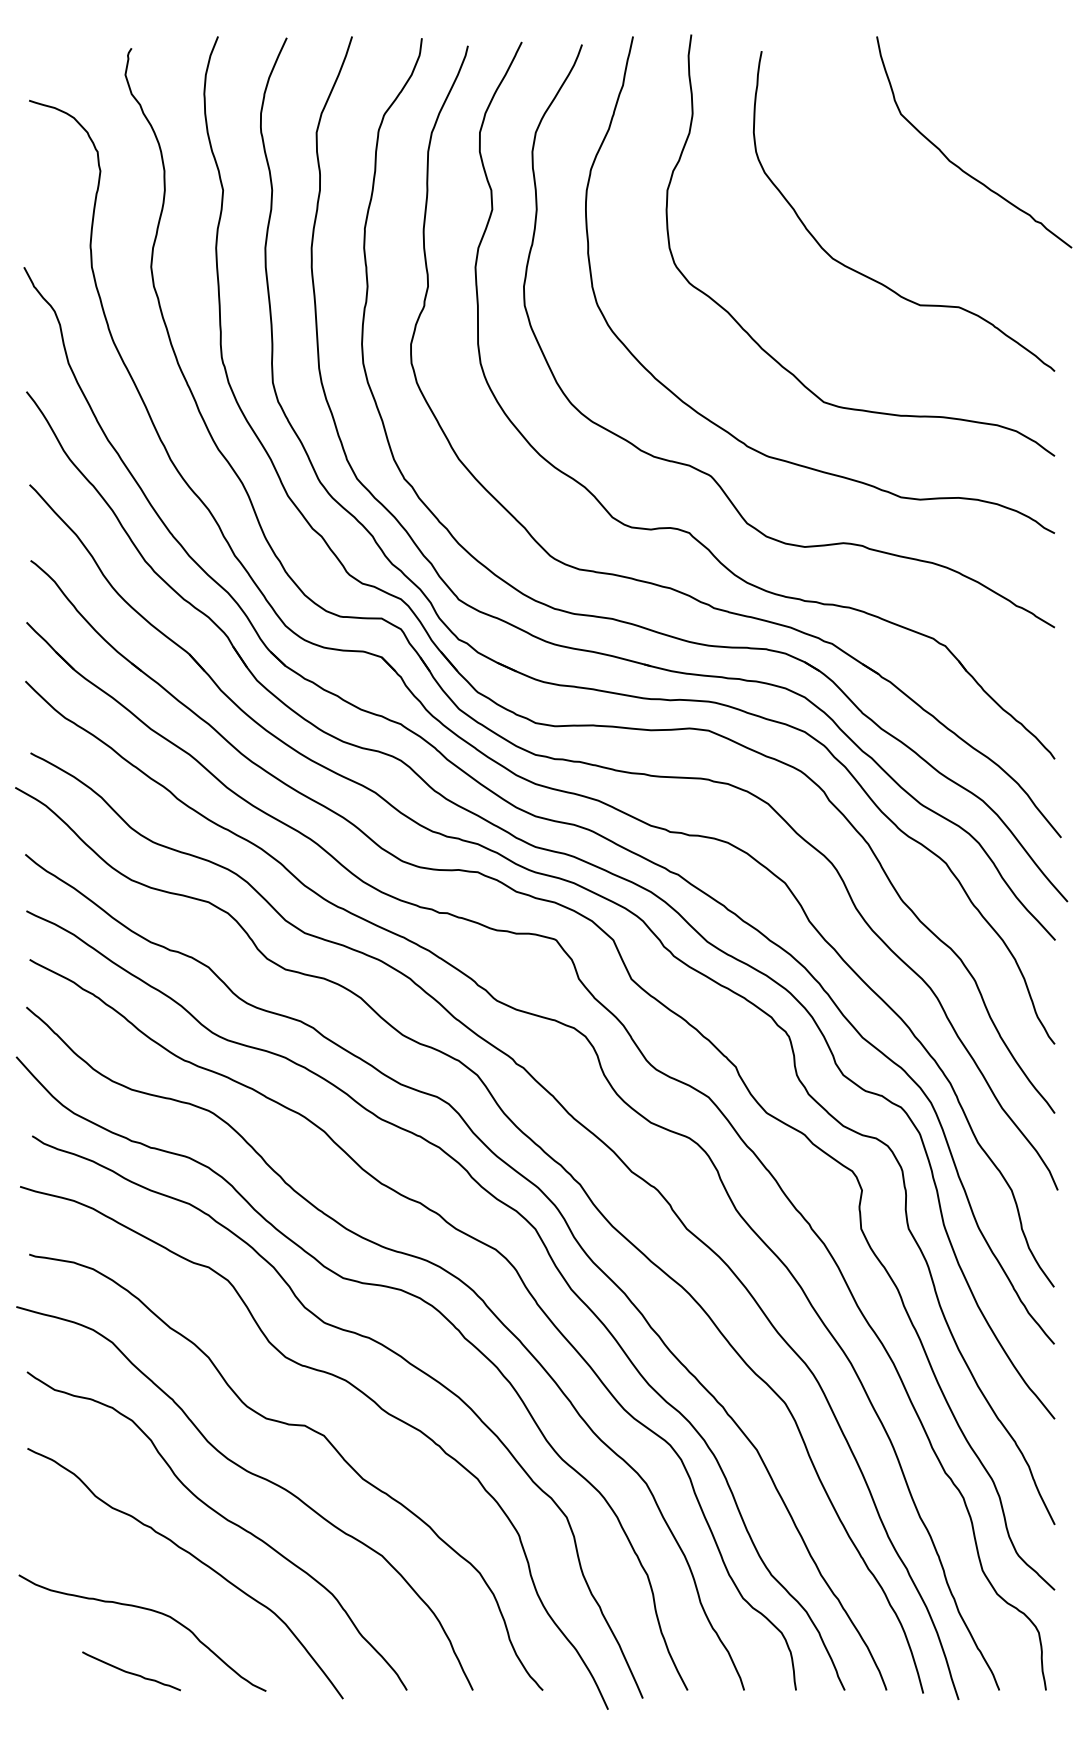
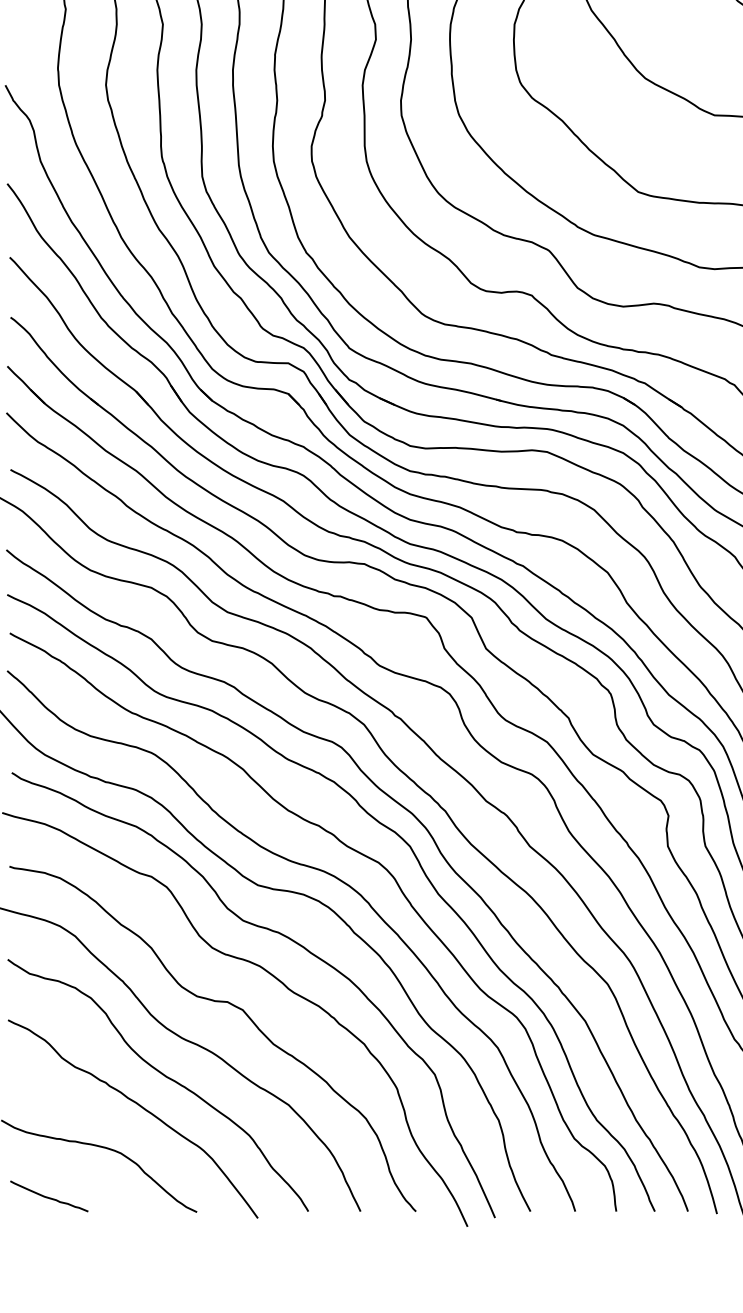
curve: (131, 1672) -> (49, 1197), moved

